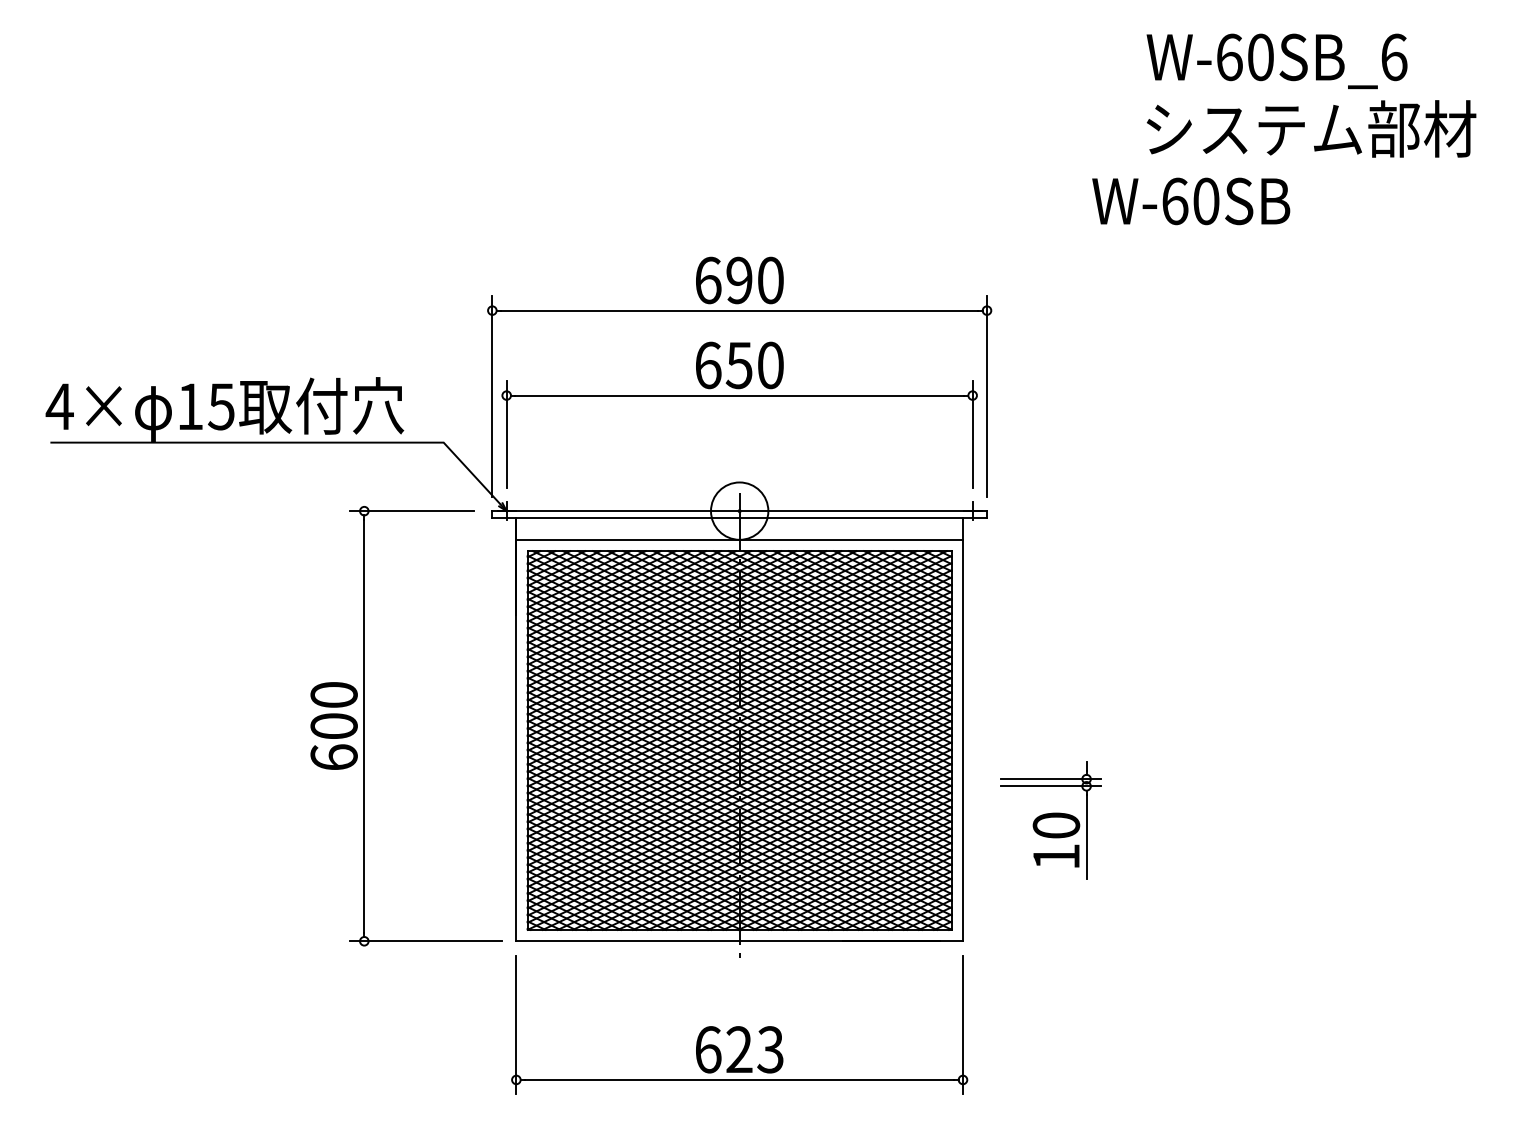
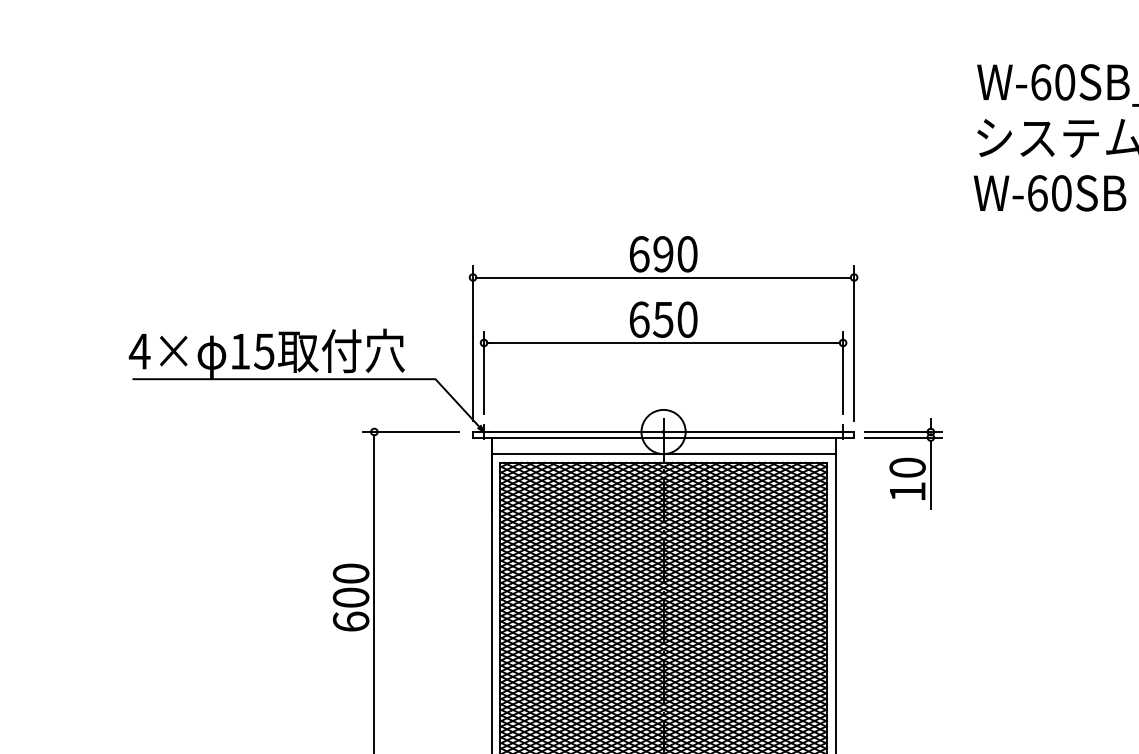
text: (1191, 201) -> (1050, 193), moved
part: (1050, 820) -> (903, 463), moved

